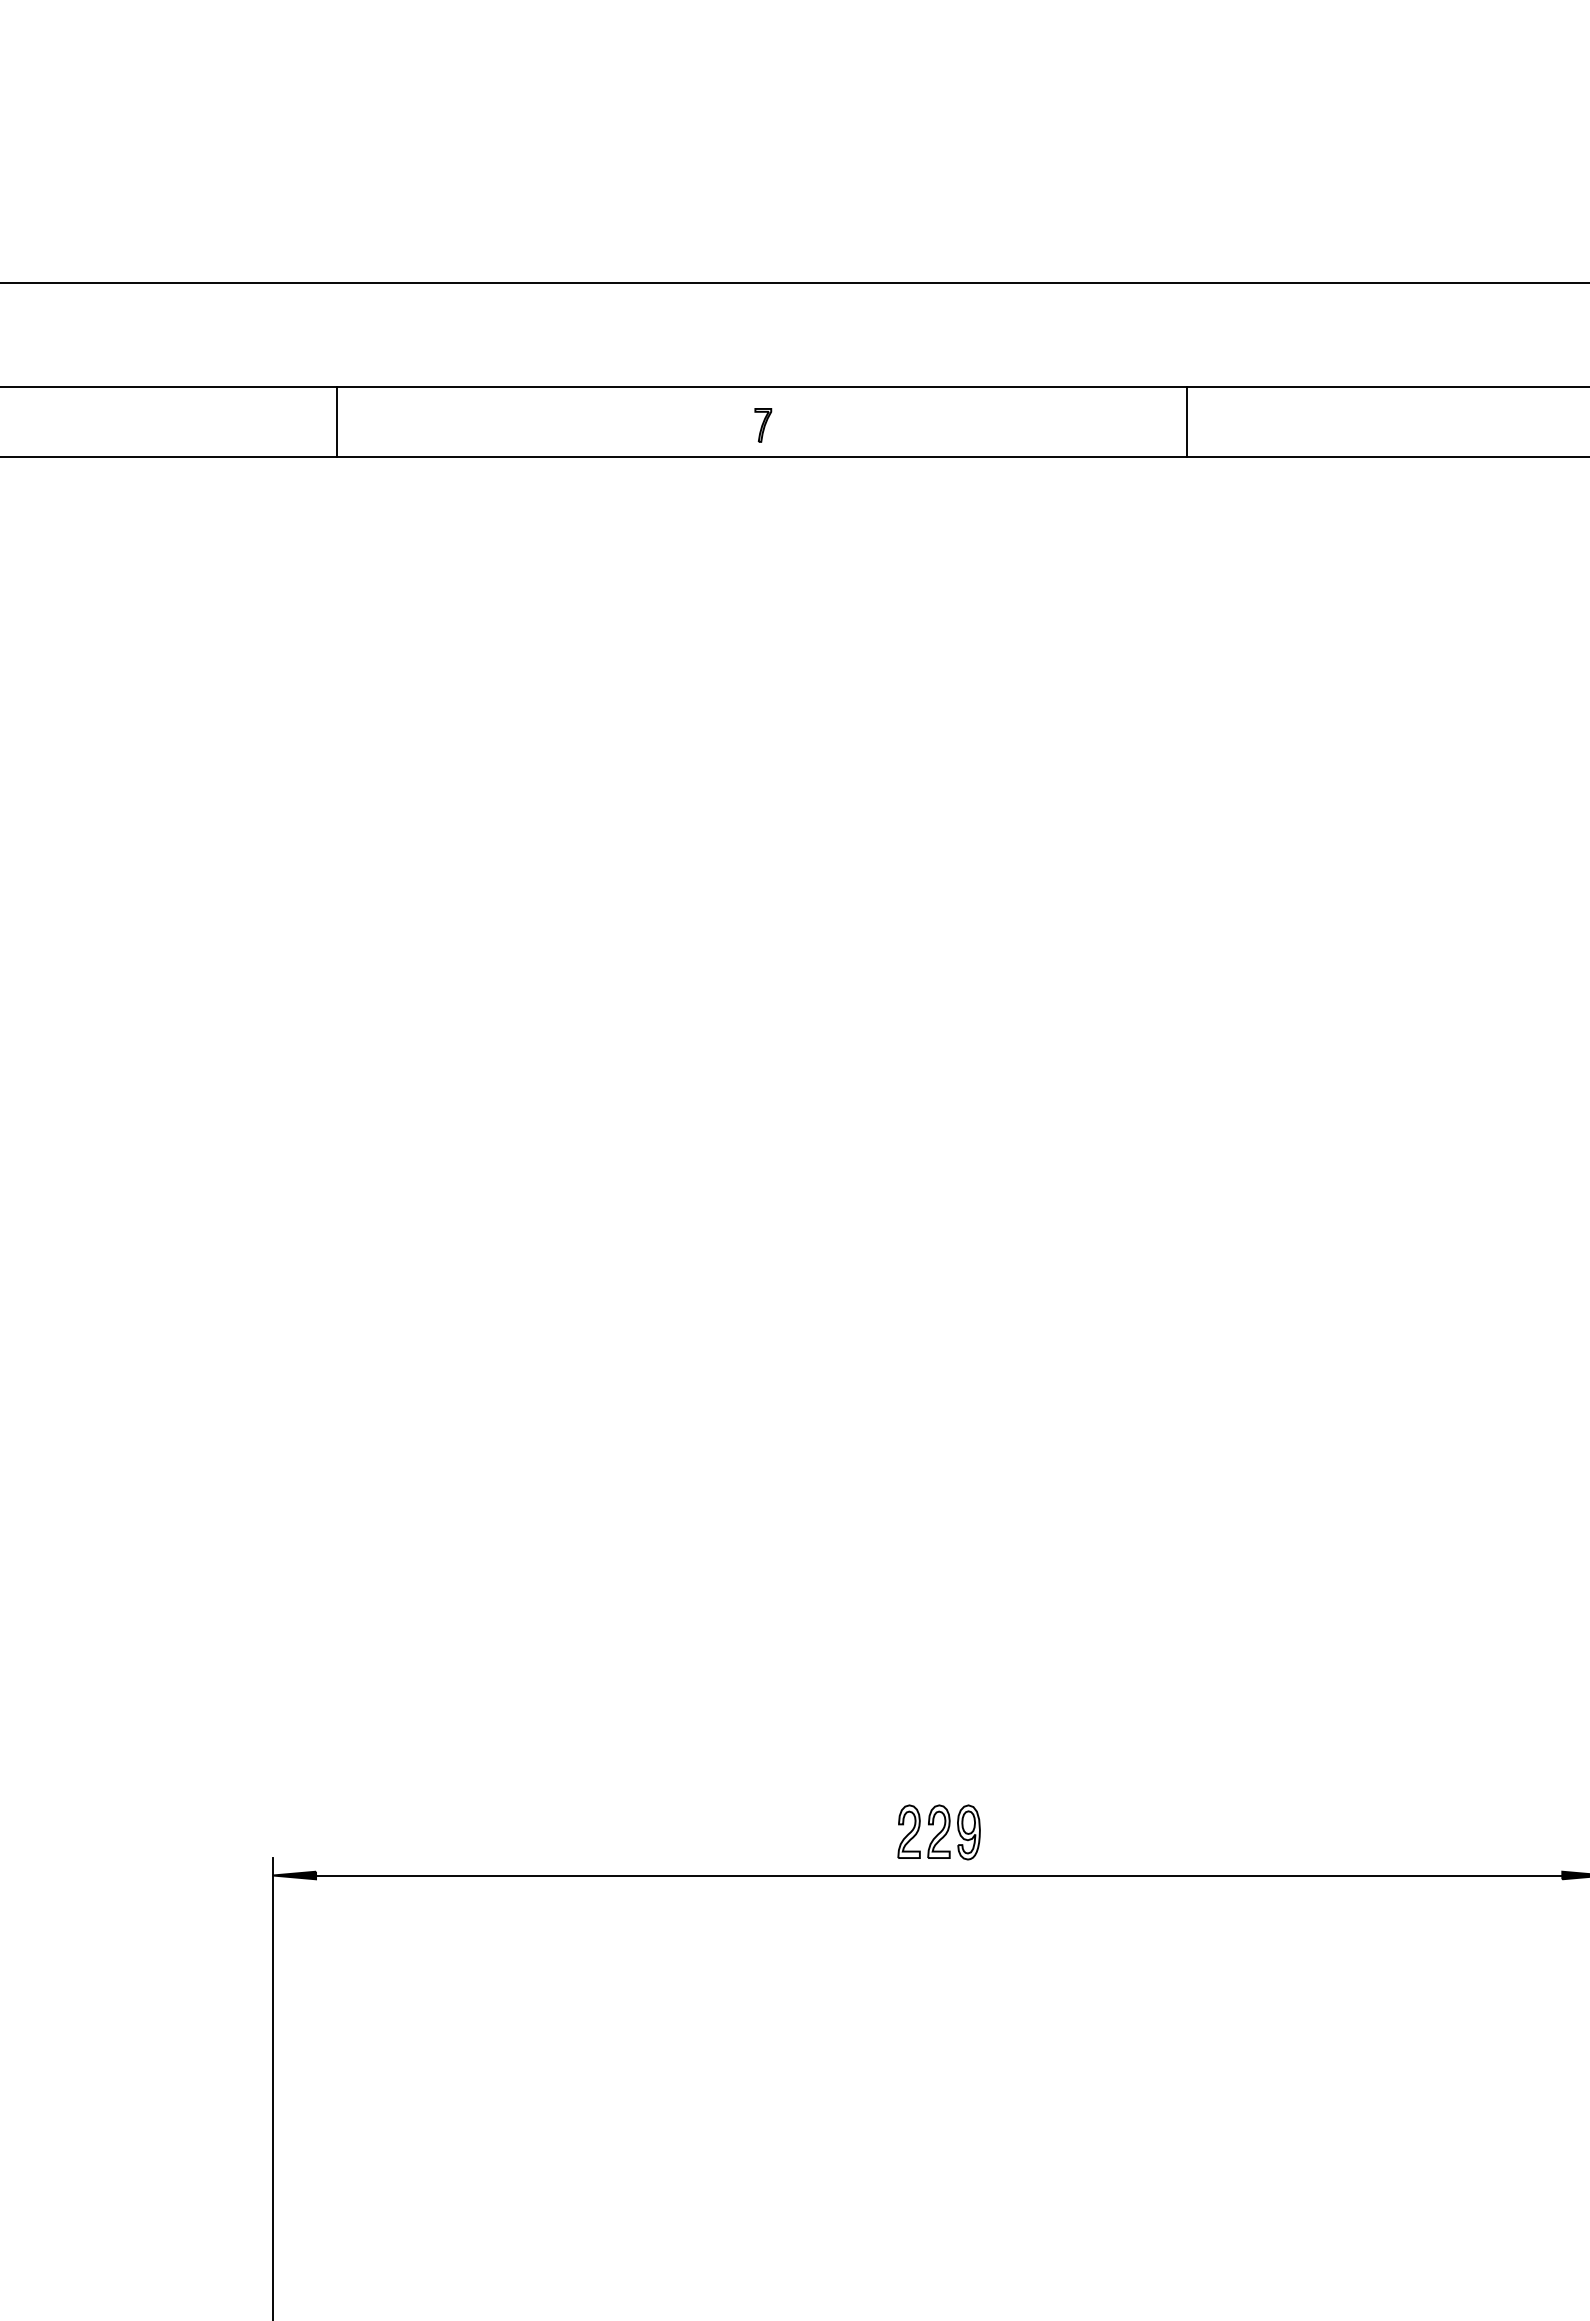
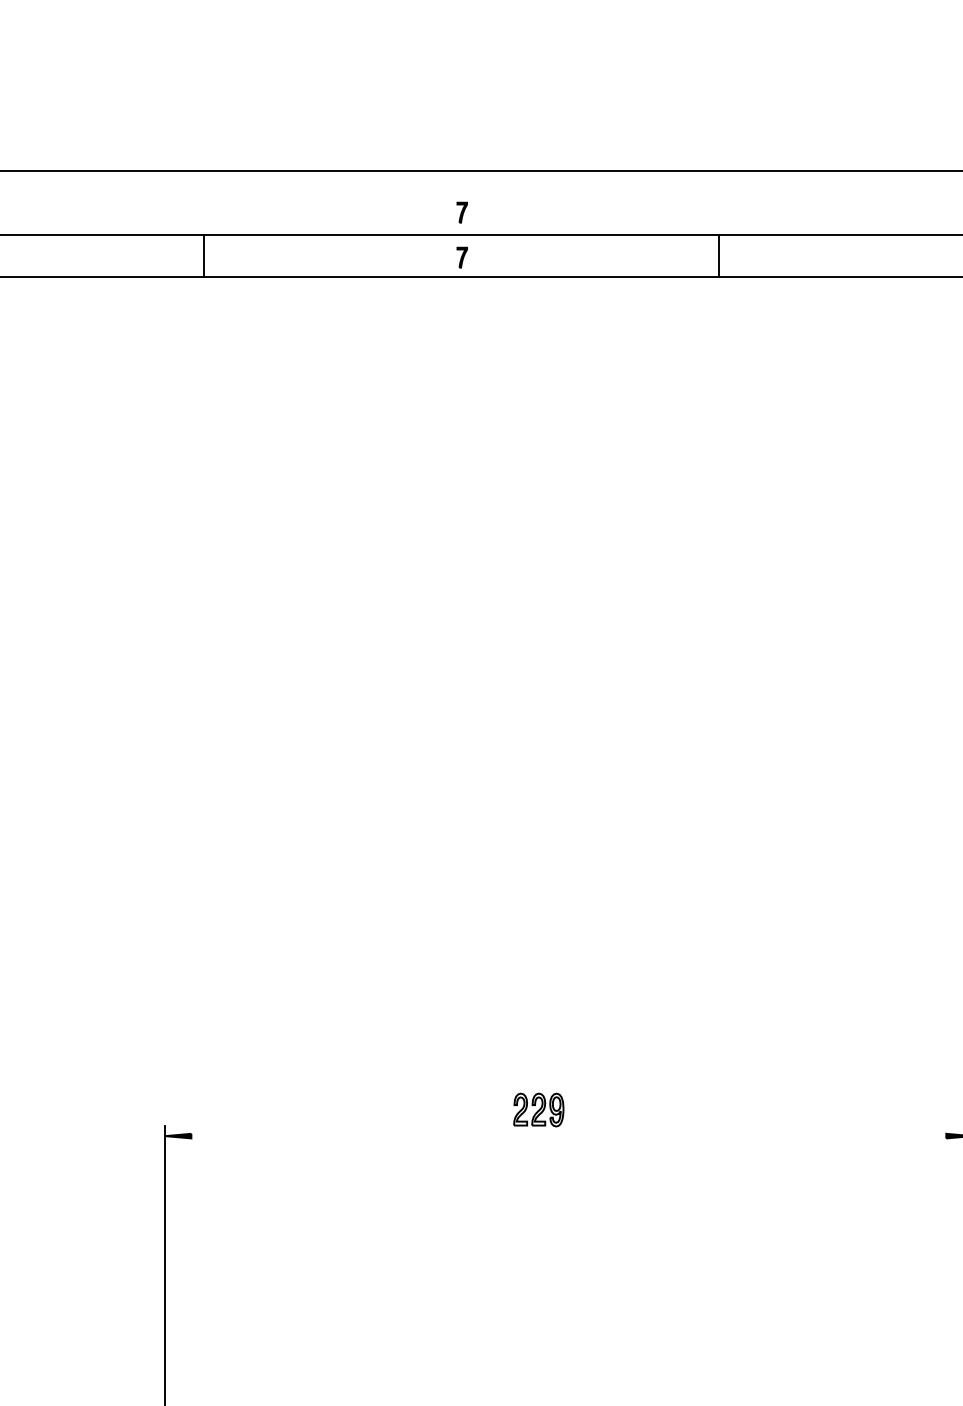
part: (761, 350) -> (461, 212), added
part: (938, 1831) -> (538, 1109), moved
line: (938, 1876) -> (568, 1136), removed

